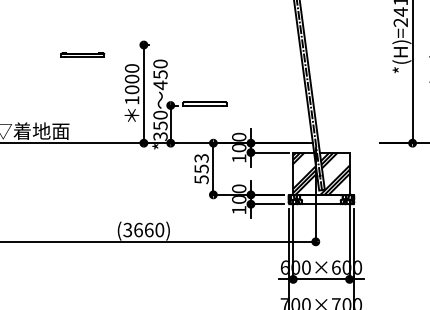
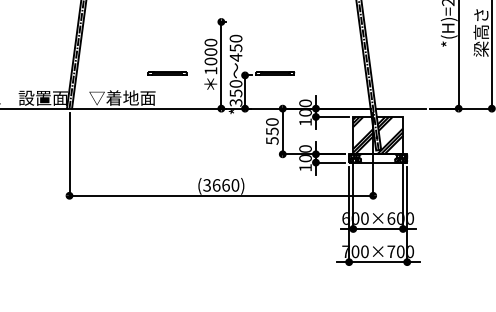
line: (82, 54) -> (167, 73), moved
line: (346, 142) -> (400, 108), added
text: (201, 157) -> (272, 121), 553 -> 550

